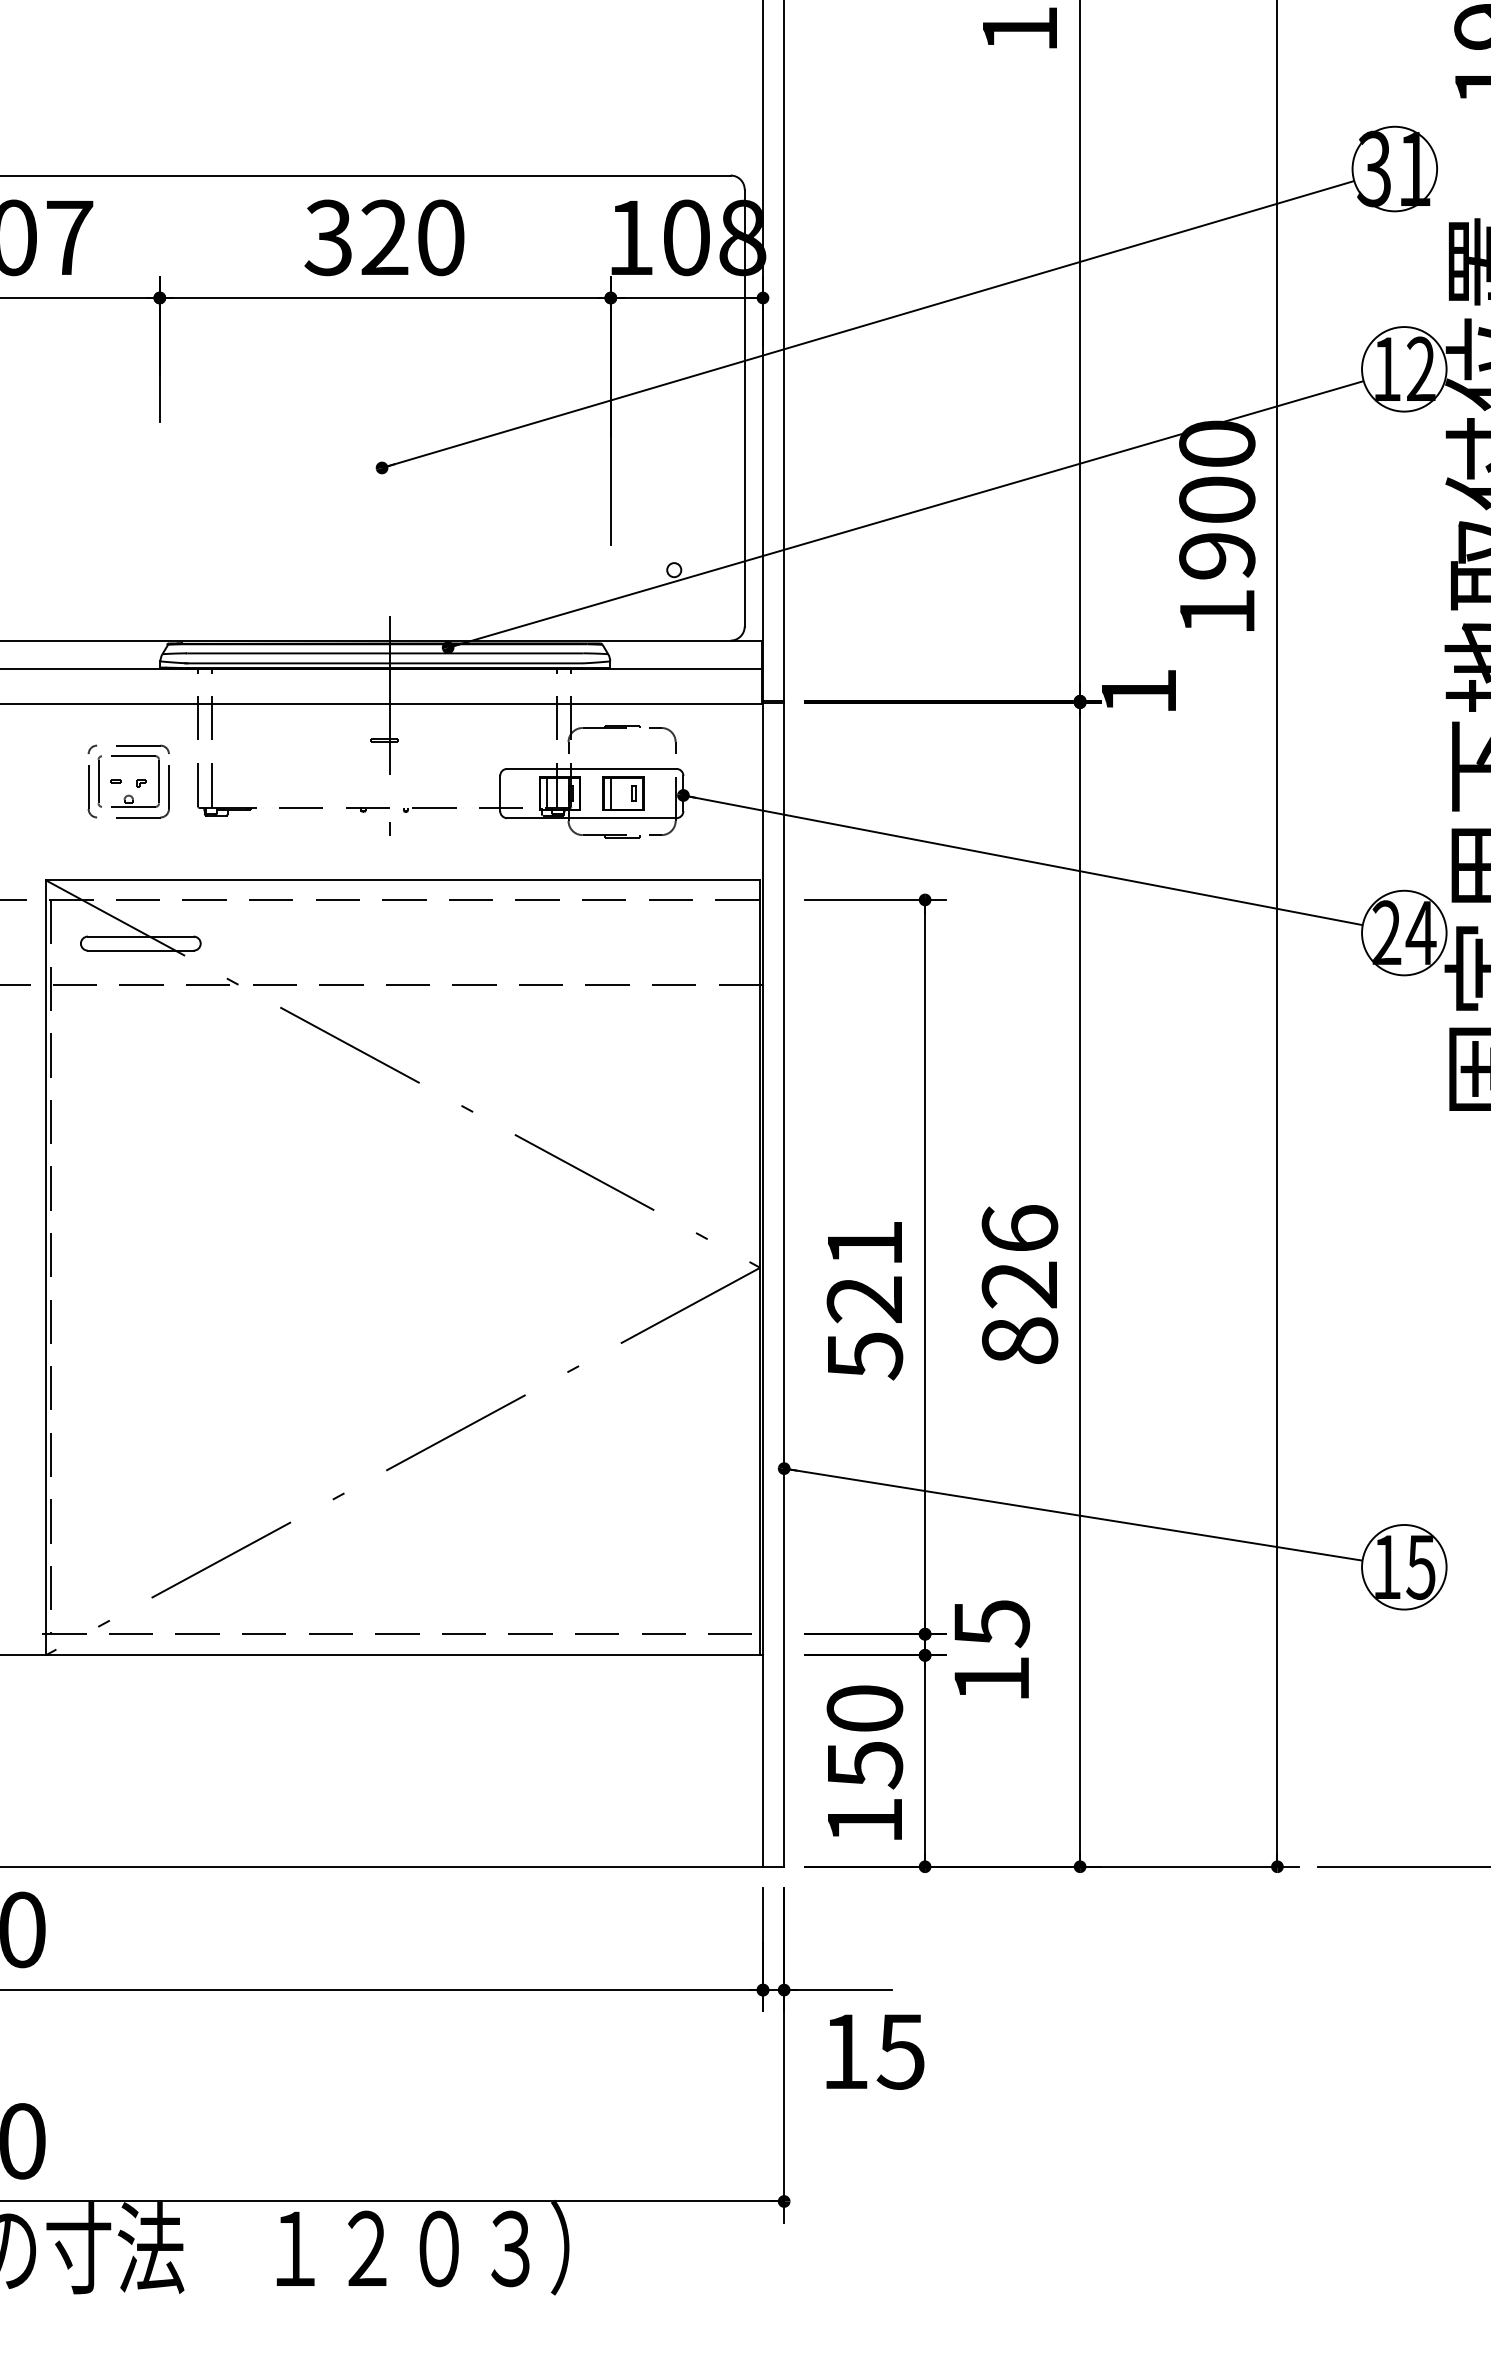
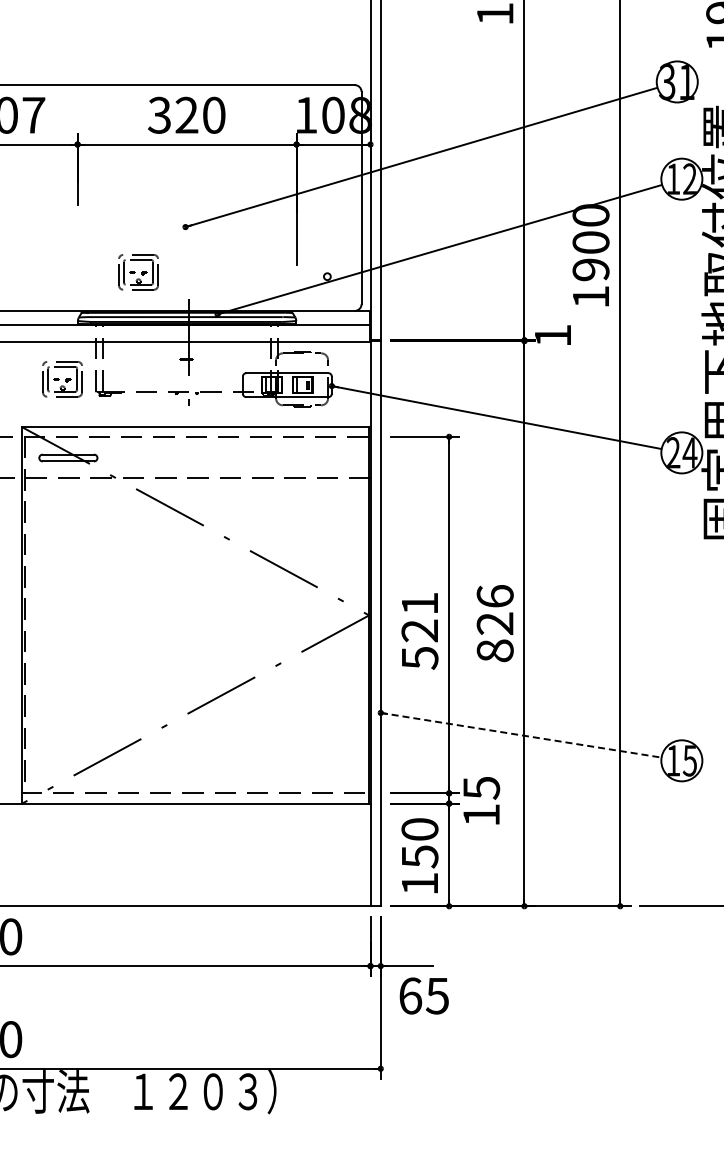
part: (285, 561) -> (138, 272), added
line: (1074, 1515) -> (521, 735), solid -> dashed
text: (845, 2050) -> (410, 995), 15 -> 65

